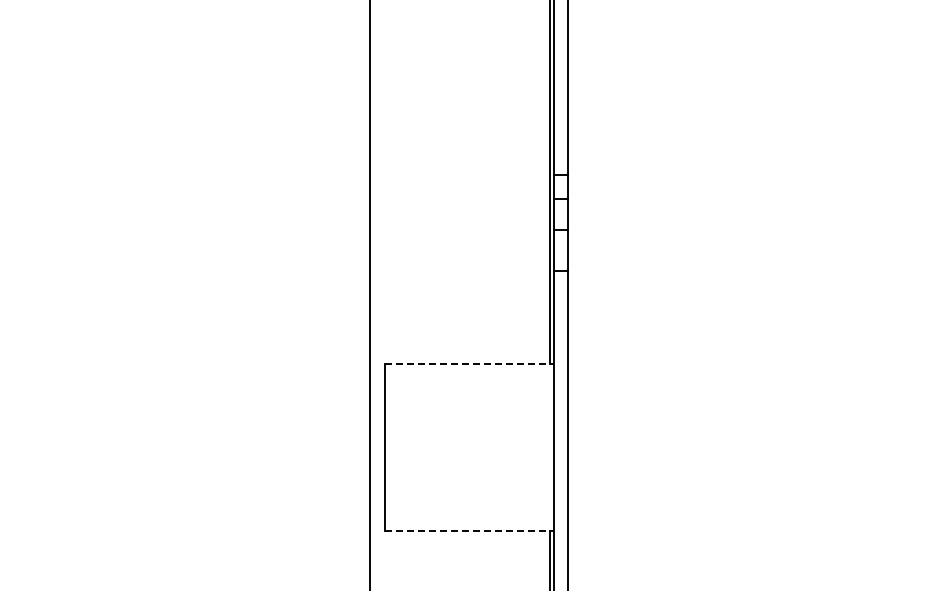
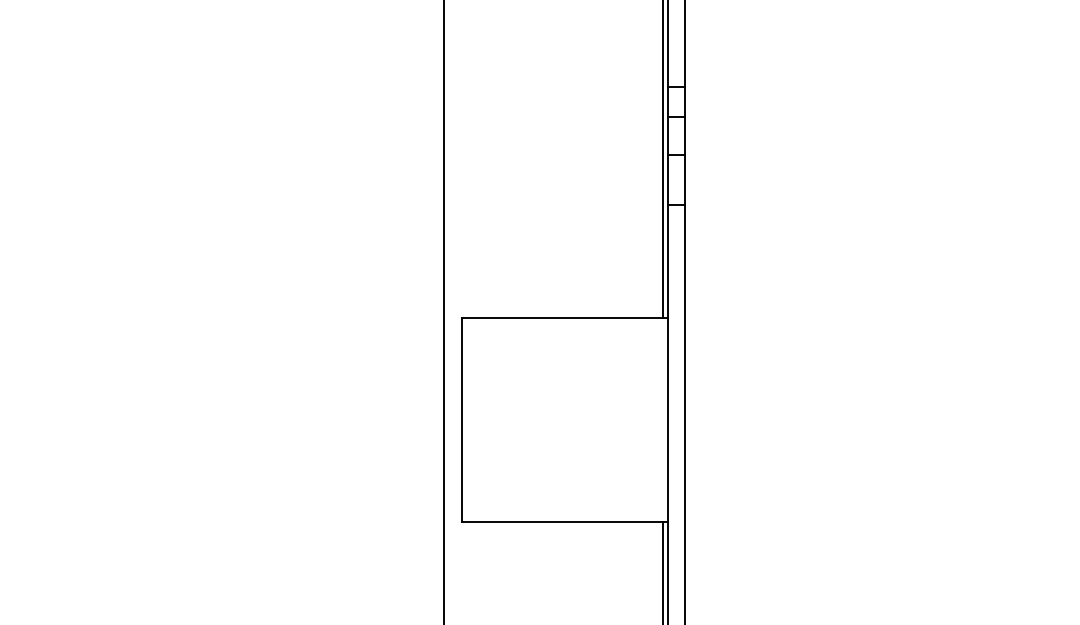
line: (469, 363) -> (565, 317), dashed -> solid
line: (469, 531) -> (565, 522), dashed -> solid

